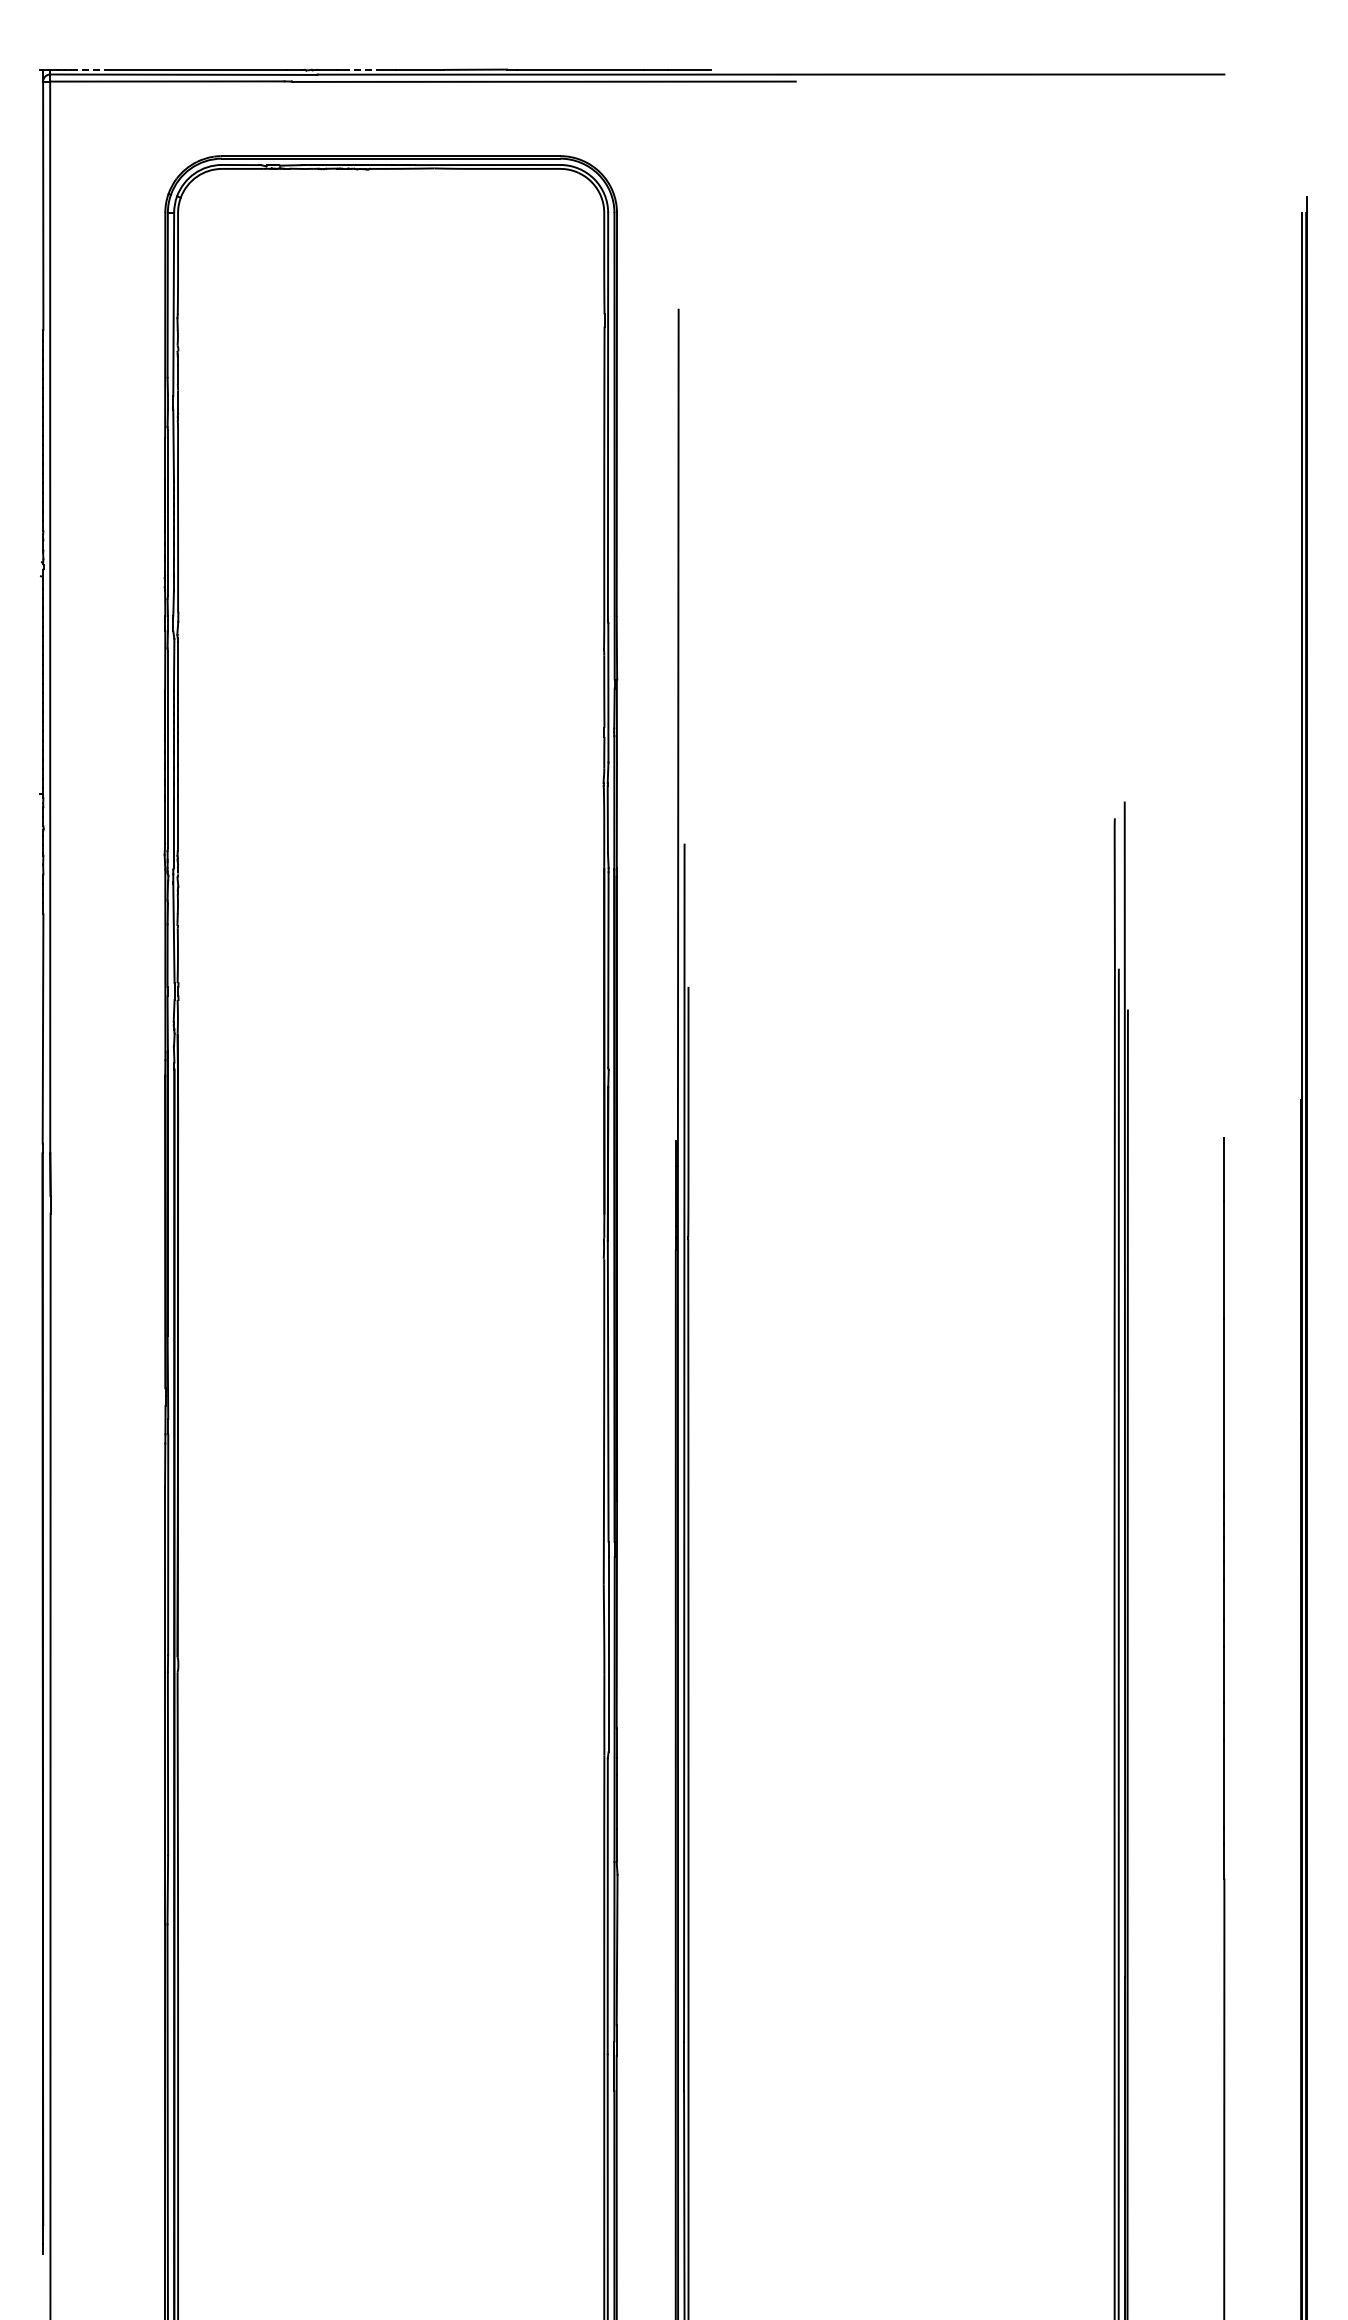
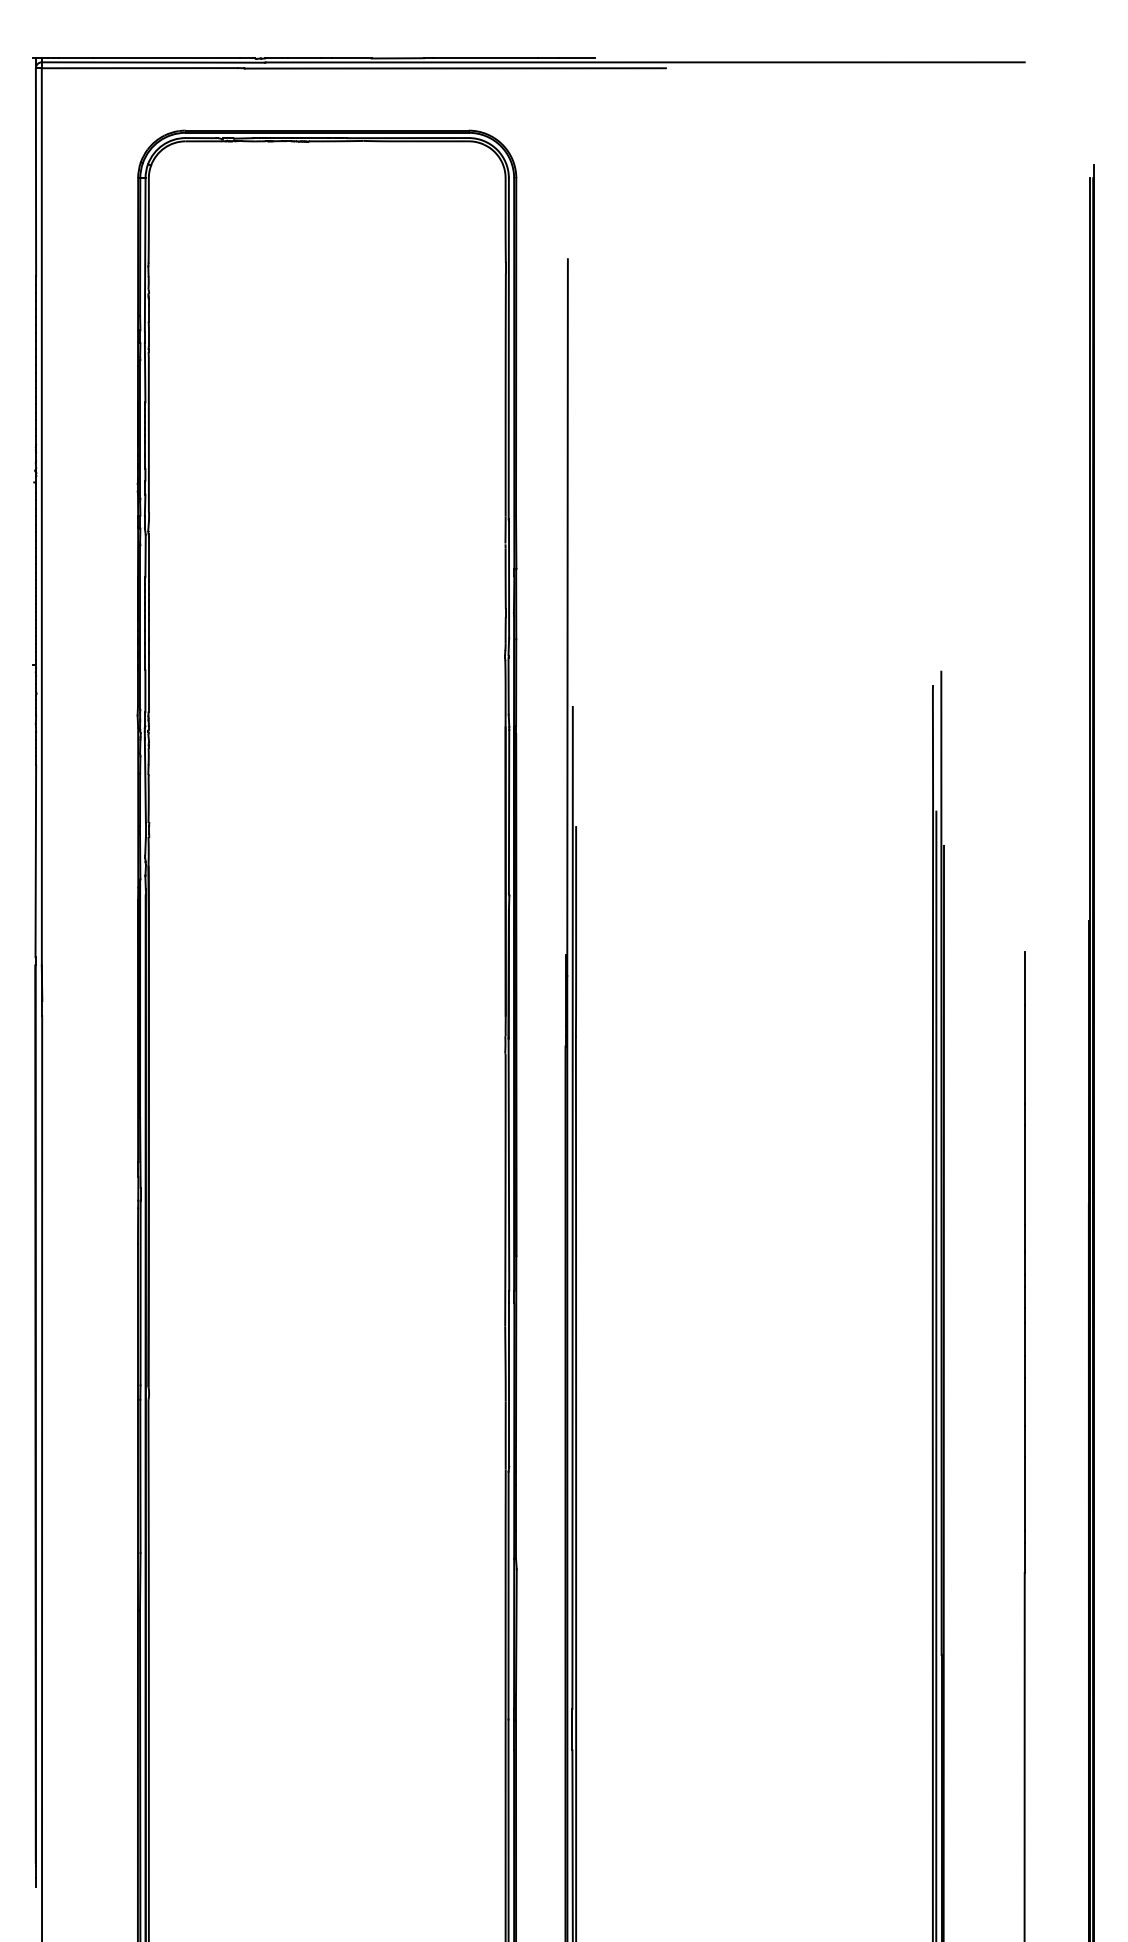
line: (90, 69) -> (75, 58), dashed -> solid
line: (363, 69) -> (304, 58), dashed -> solid

